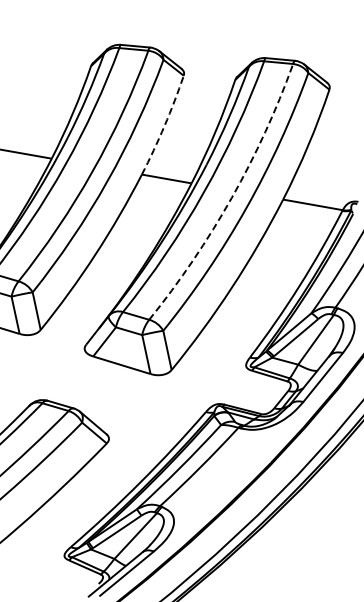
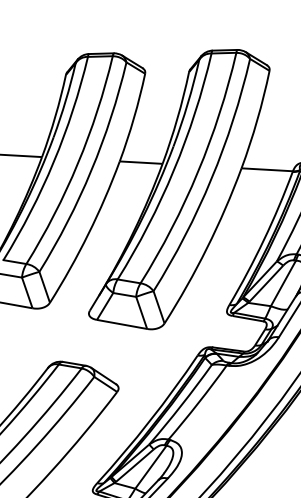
arc: (164, 125) -> (133, 117), dashed -> solid
arc: (231, 197) -> (197, 171), dashed -> solid

